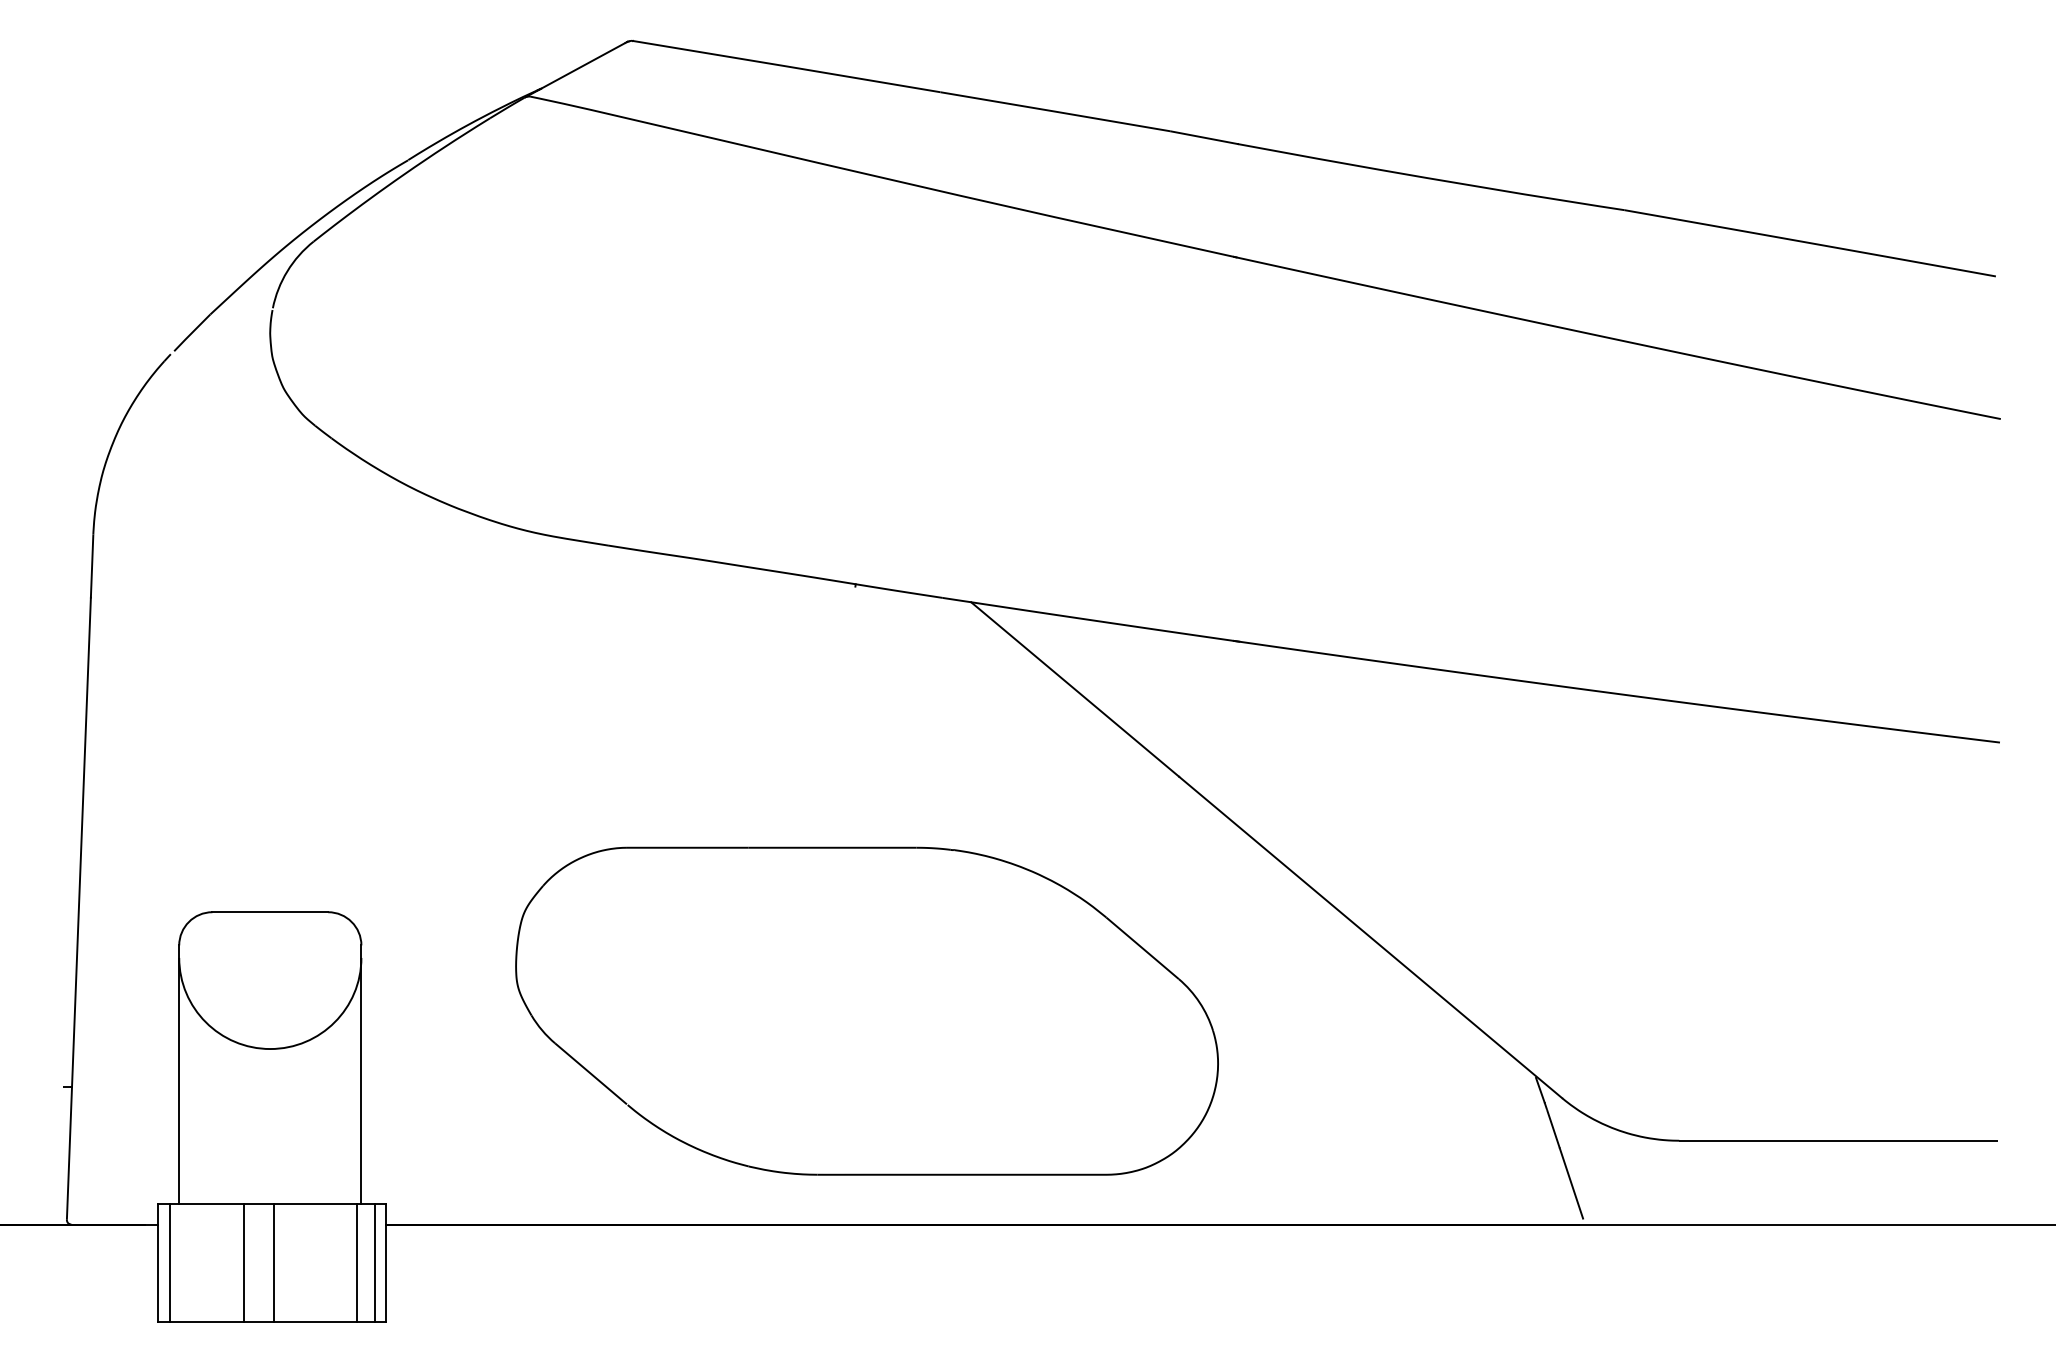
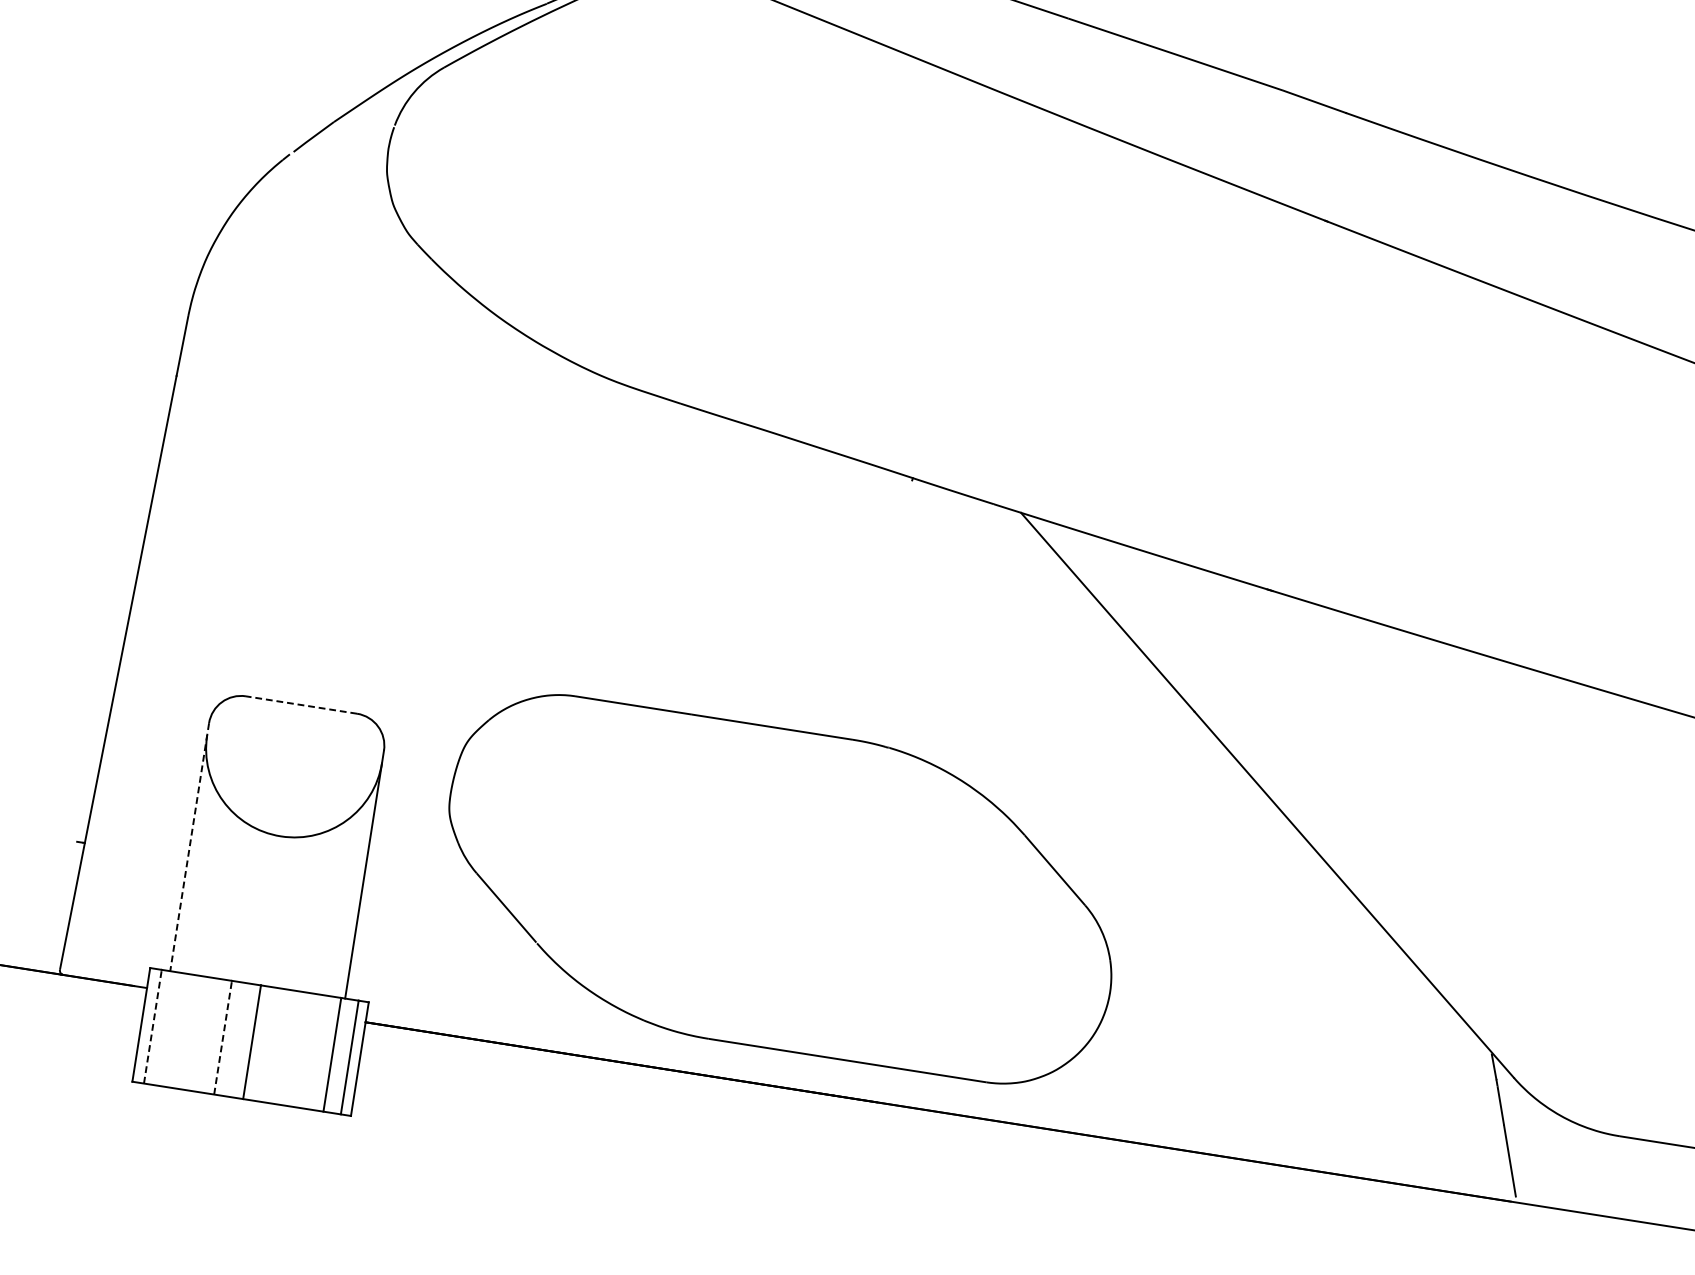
line: (270, 912) -> (301, 705), solid -> dashed
part: (866, 1010) -> (780, 888), moved
line: (179, 1075) -> (189, 848), solid -> dashed
line: (170, 1262) -> (153, 1026), solid -> dashed
line: (243, 1262) -> (223, 1037), solid -> dashed

